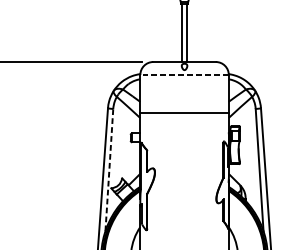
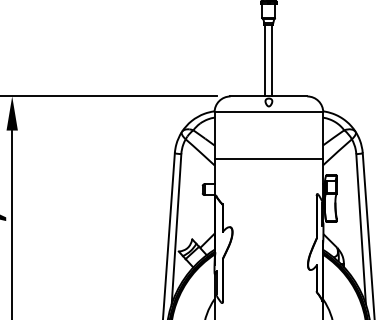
line: (184, 75) -> (268, 112), dashed -> solid
line: (109, 169) -> (176, 228), dashed -> solid

